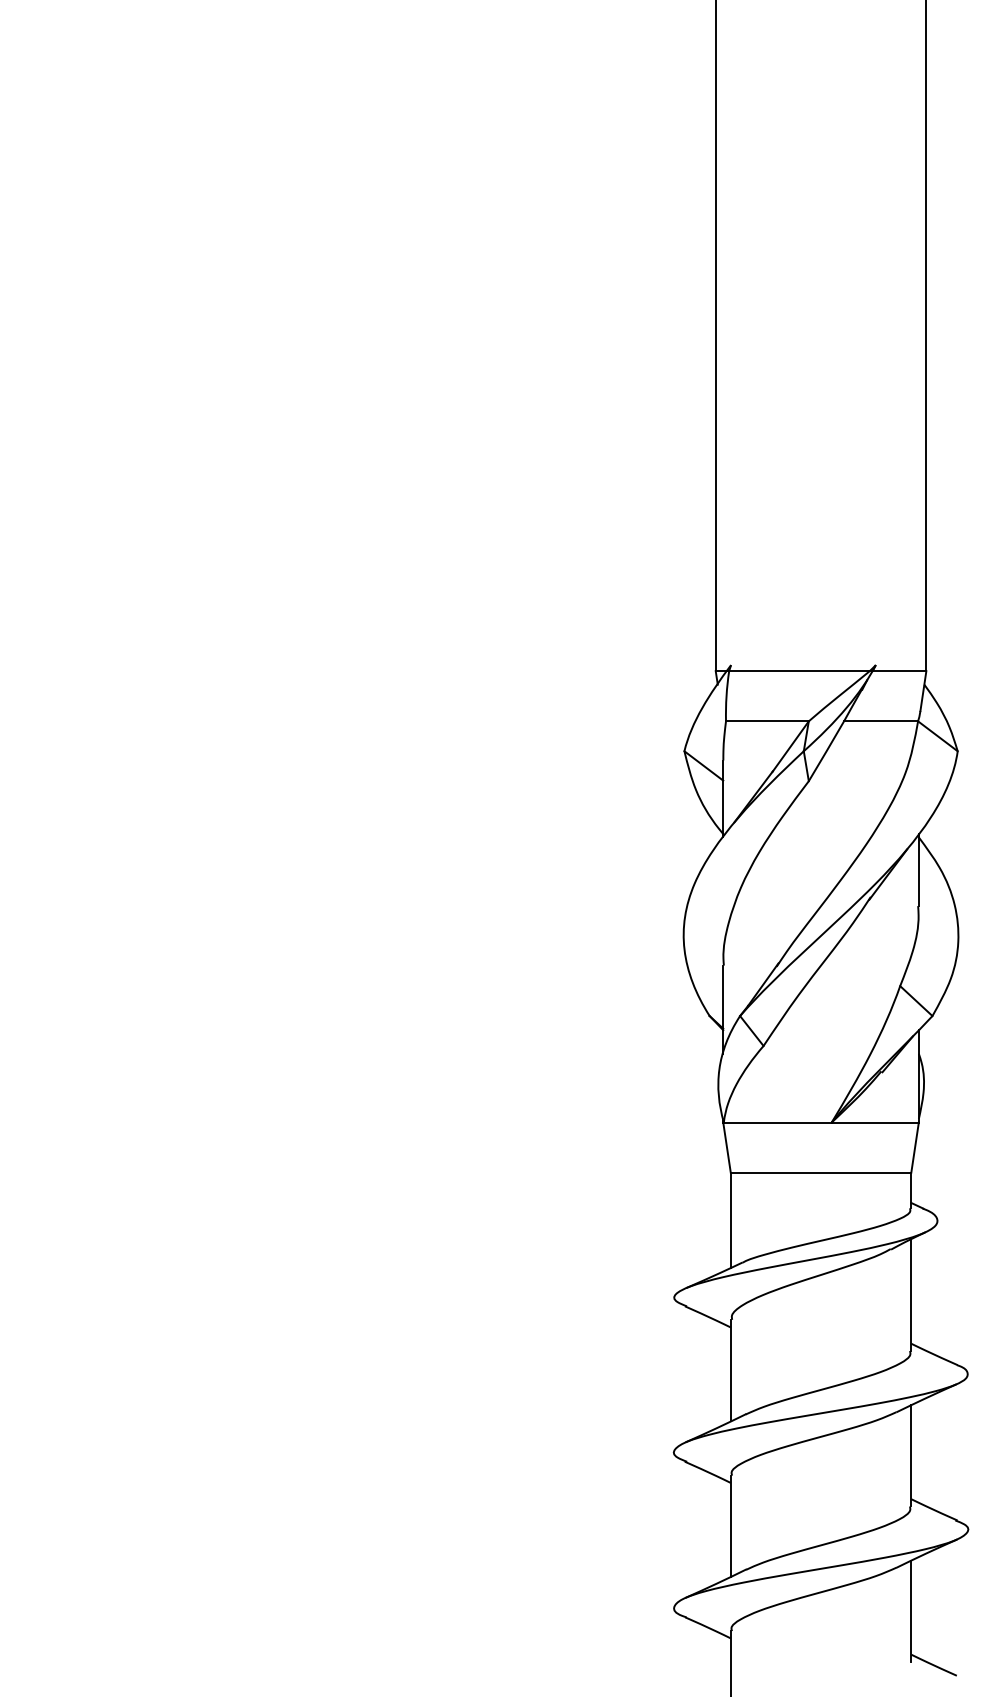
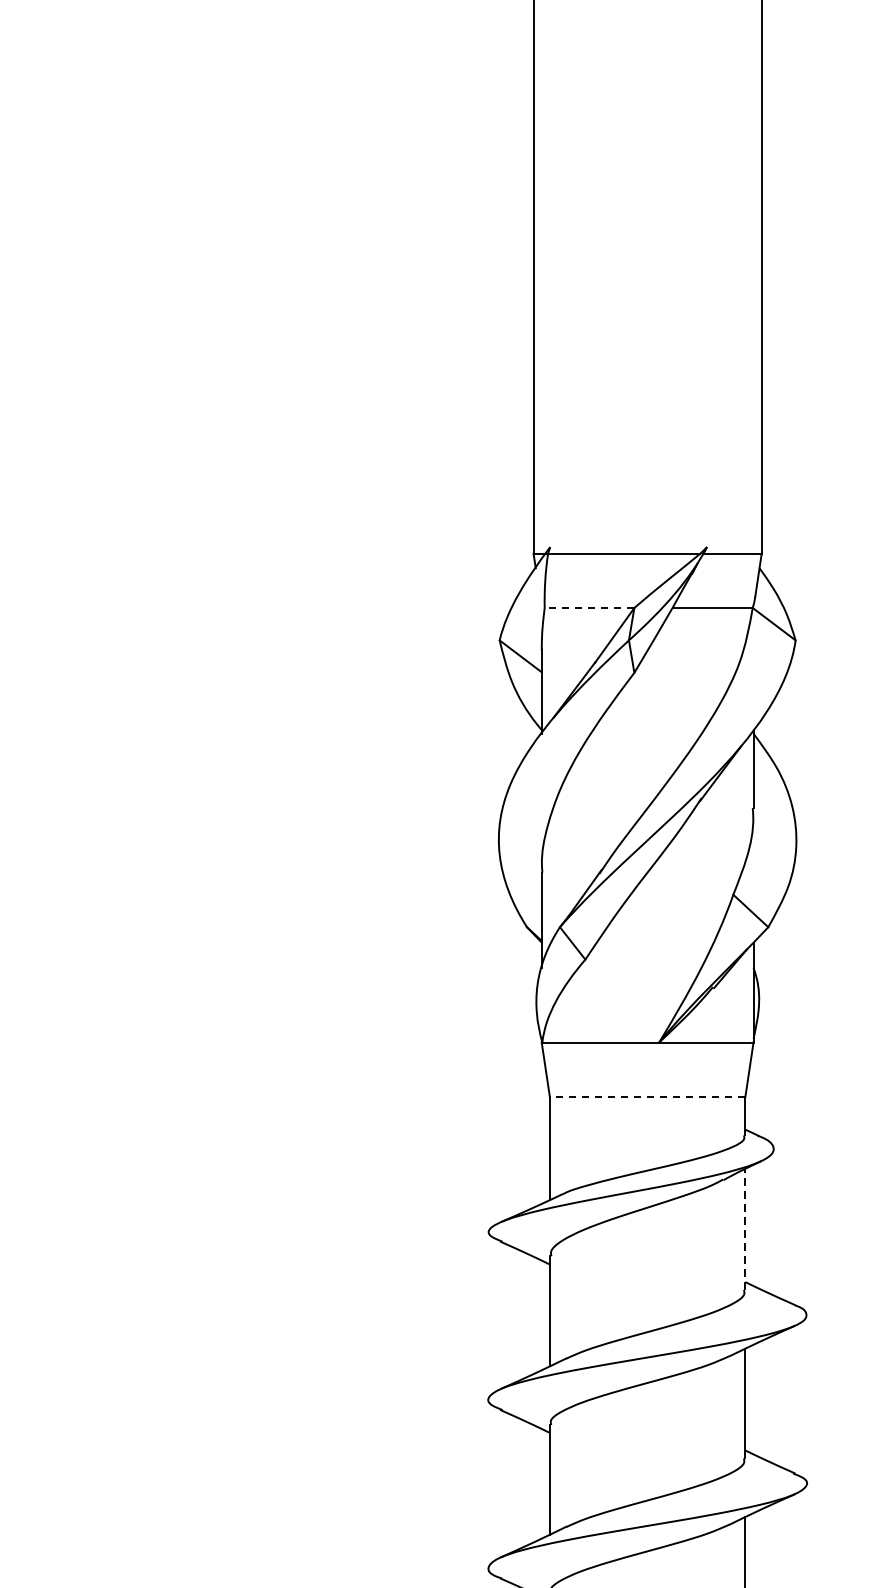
line: (766, 721) -> (588, 608), solid -> dashed
line: (820, 1172) -> (647, 1096), solid -> dashed
line: (911, 1295) -> (745, 1229), solid -> dashed

